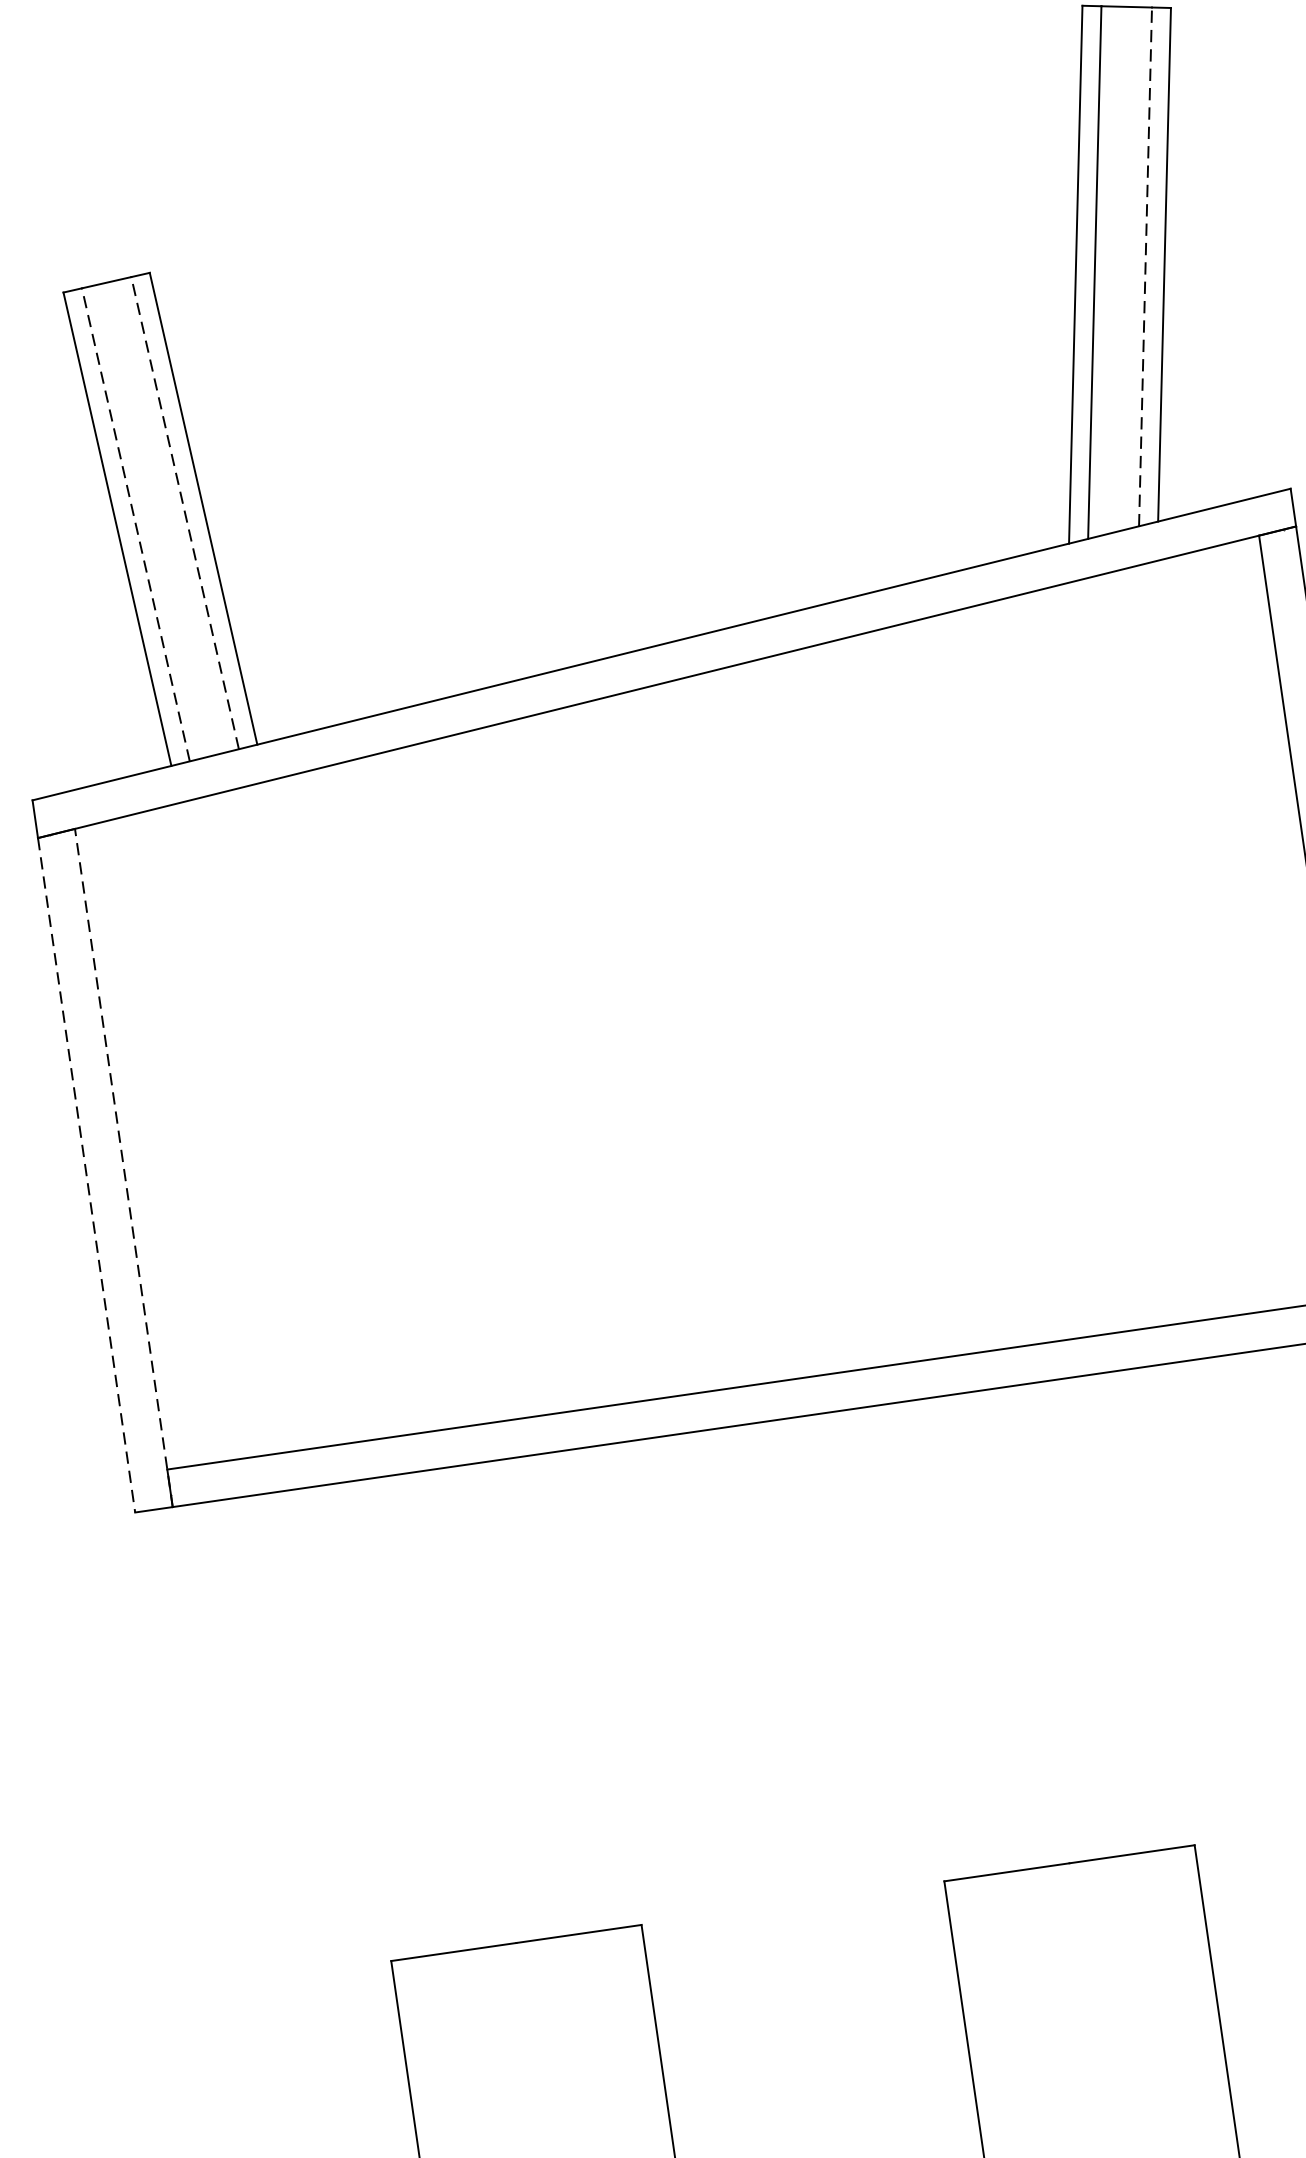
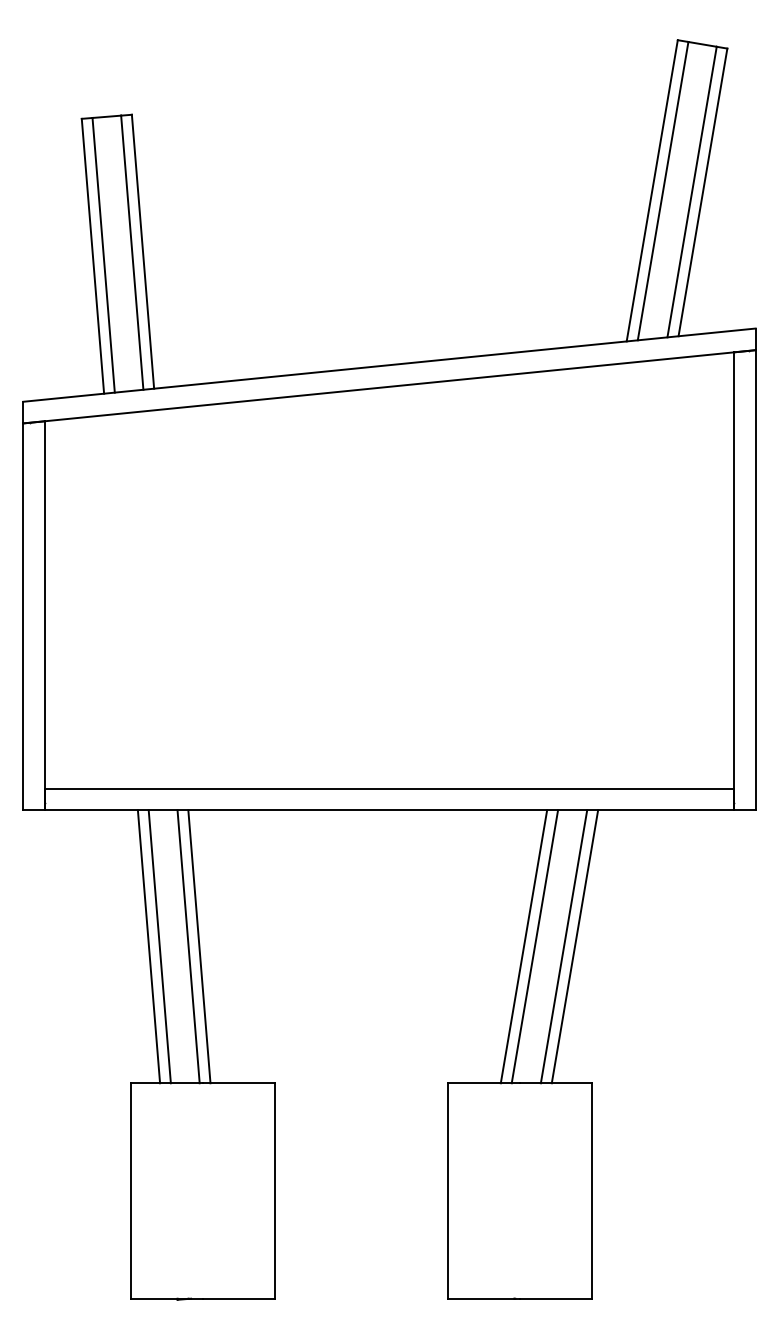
line: (1146, 265) -> (692, 191), dashed -> solid
line: (185, 512) -> (132, 252), dashed -> solid
line: (135, 525) -> (103, 255), dashed -> solid
line: (123, 1167) -> (44, 615), dashed -> solid
line: (87, 1176) -> (23, 617), dashed -> solid
line: (1130, 1611) -> (574, 946), added
line: (1110, 1613) -> (563, 946), added
line: (1060, 1621) -> (534, 946), added
line: (1041, 1624) -> (523, 946), added
line: (476, 1705) -> (199, 946), added
line: (457, 1708) -> (188, 946), added
line: (406, 1715) -> (159, 946), added
line: (387, 1718) -> (148, 946), added

